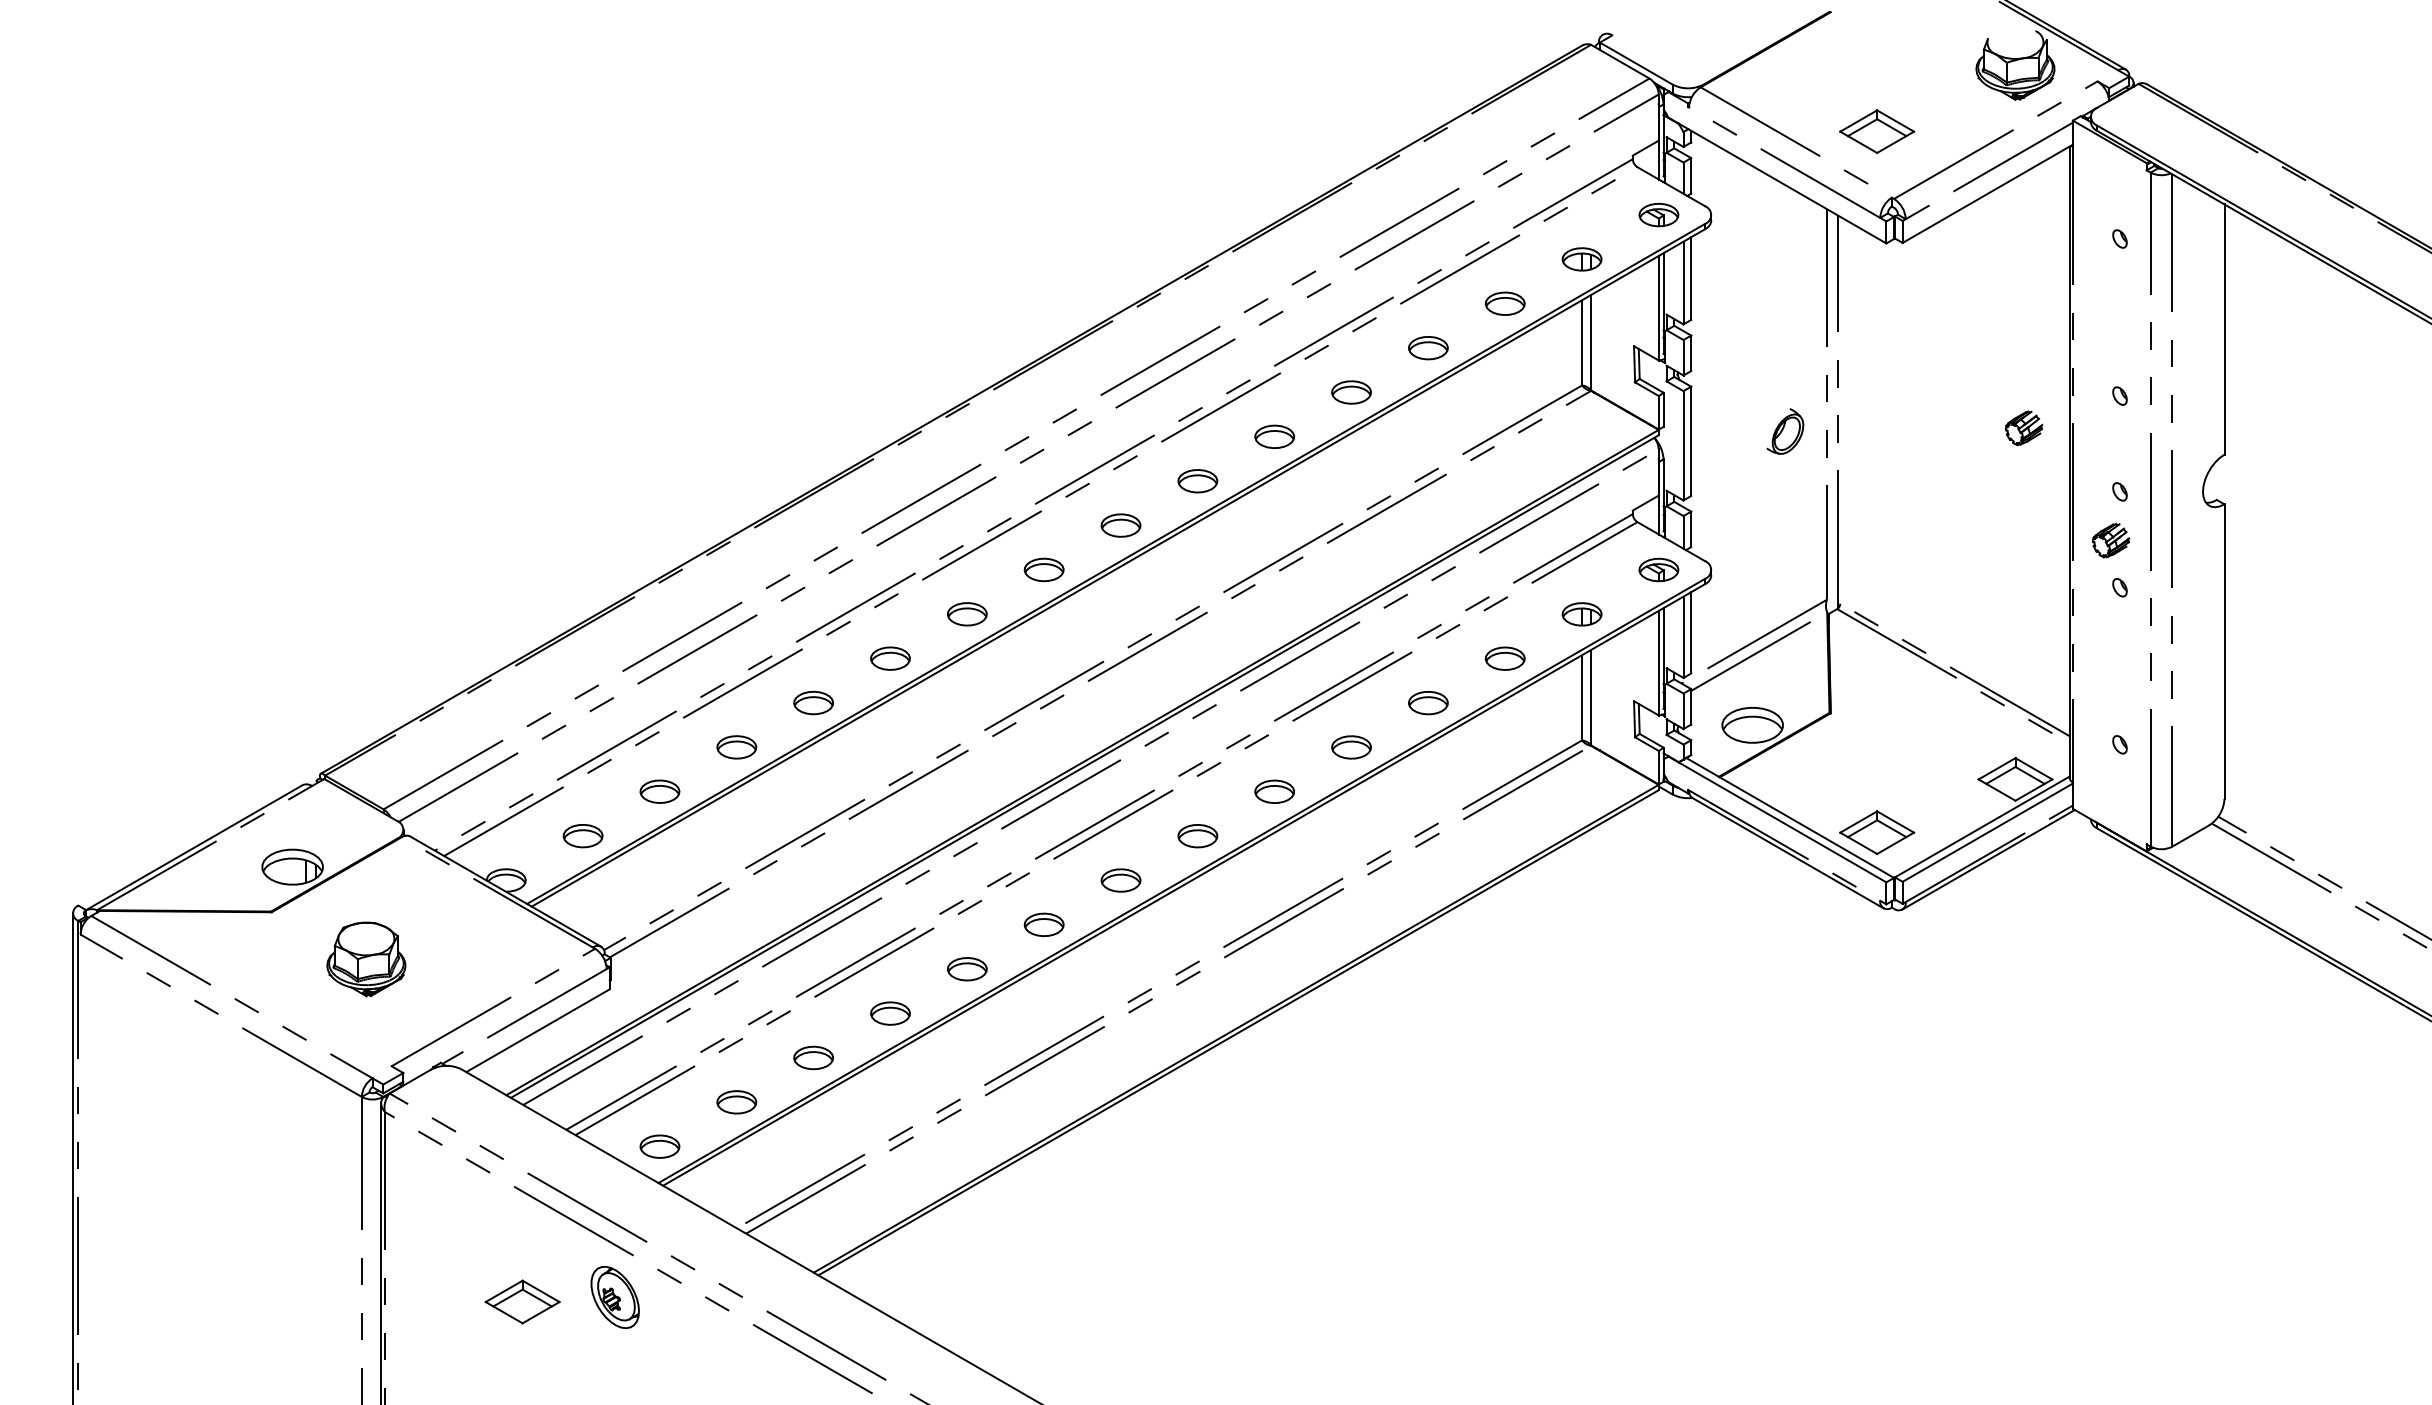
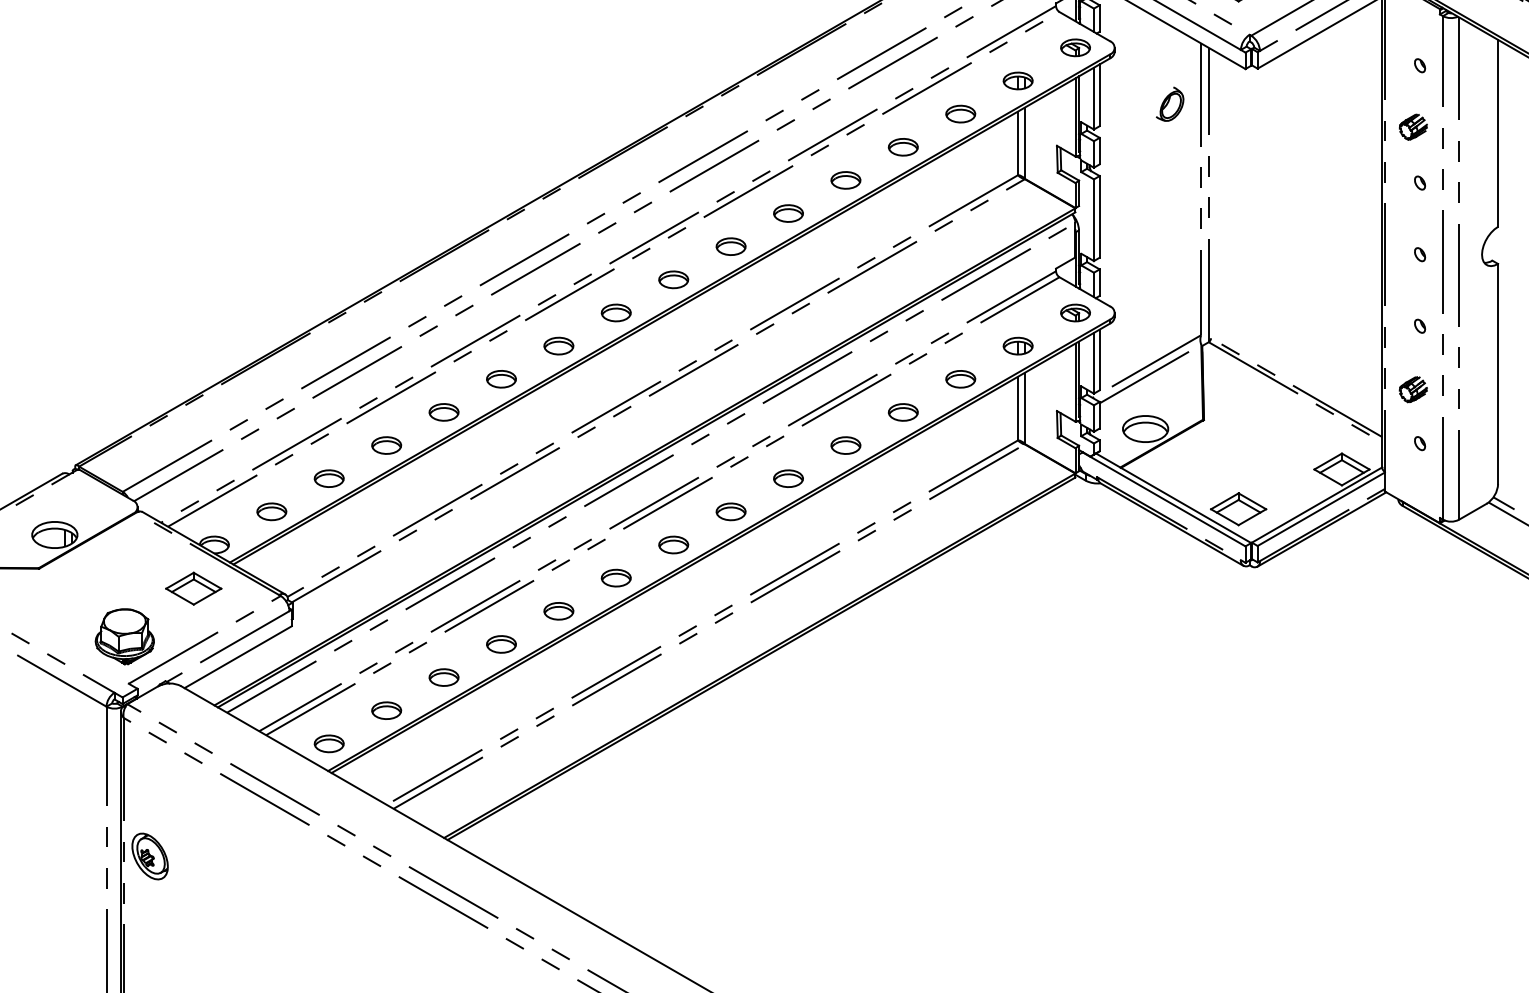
part: (2024, 427) -> (1413, 126), moved
part: (1785, 431) -> (1170, 104), moved
part: (2111, 540) -> (1413, 389), moved
part: (366, 959) -> (124, 636), moved
part: (614, 1297) -> (149, 856), moved
part: (522, 1301) -> (193, 588), moved

